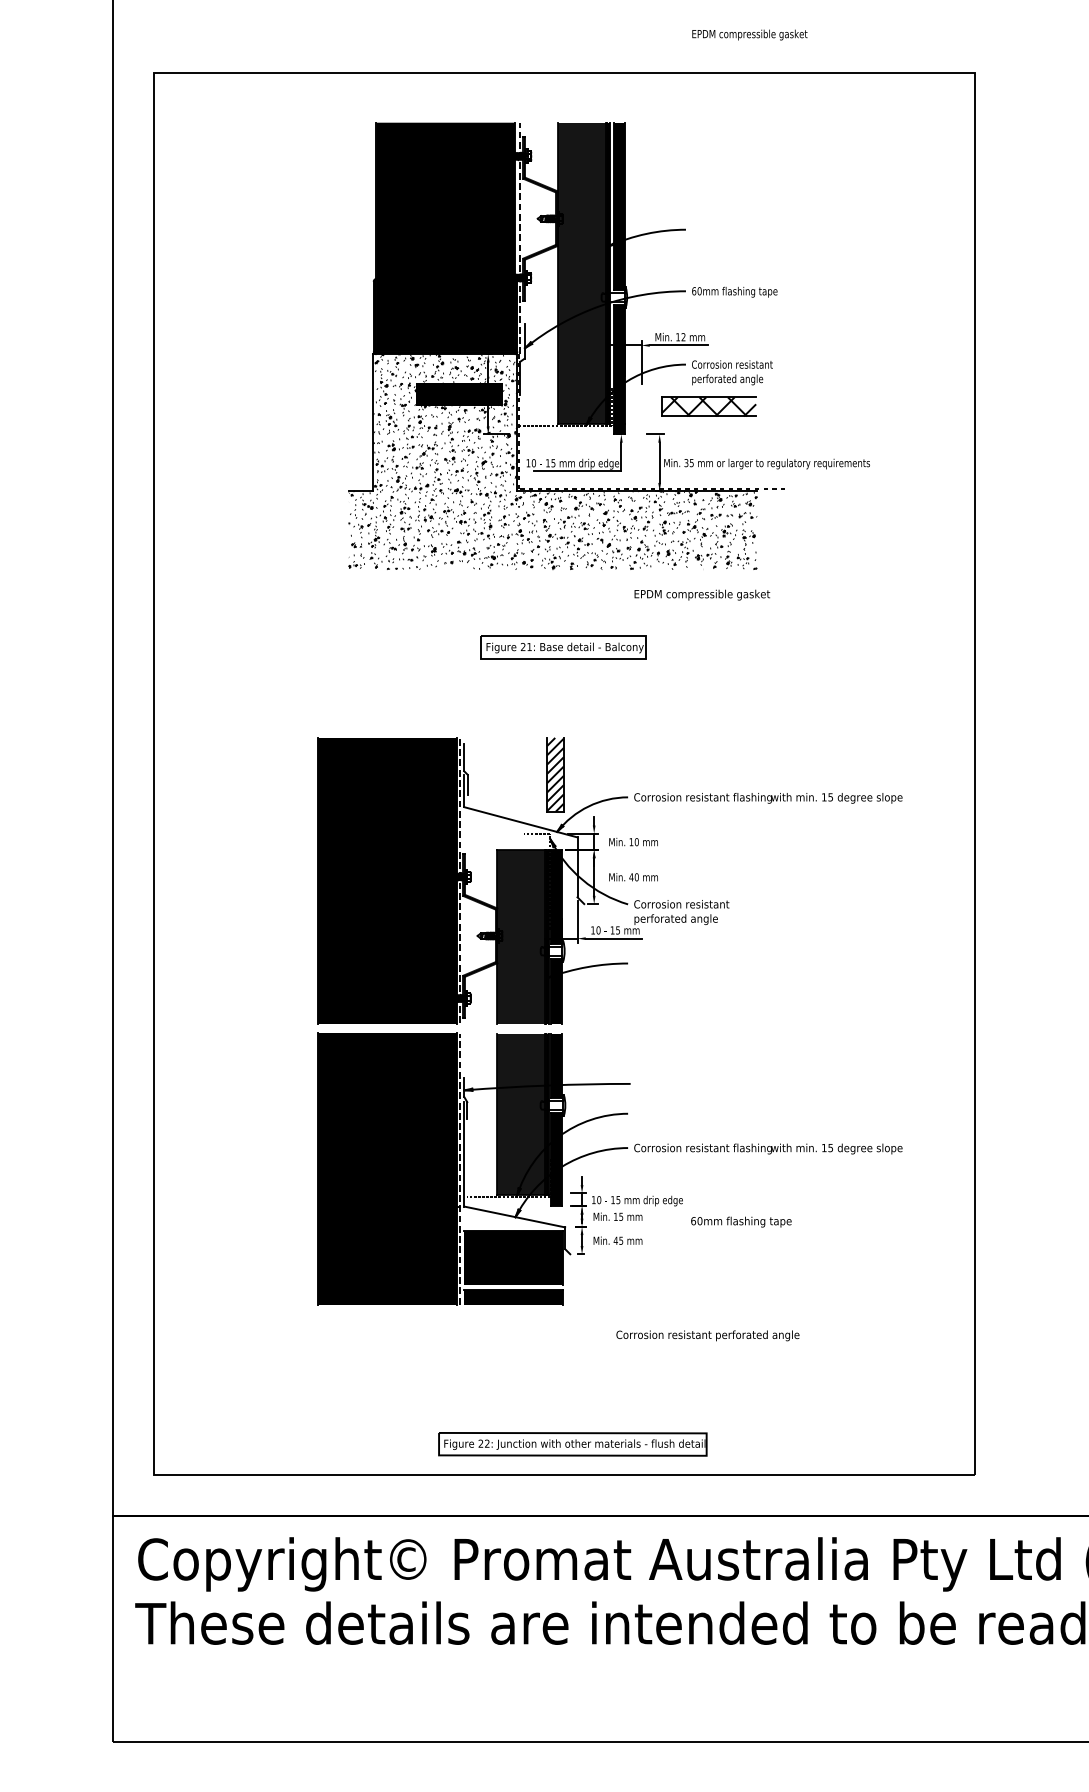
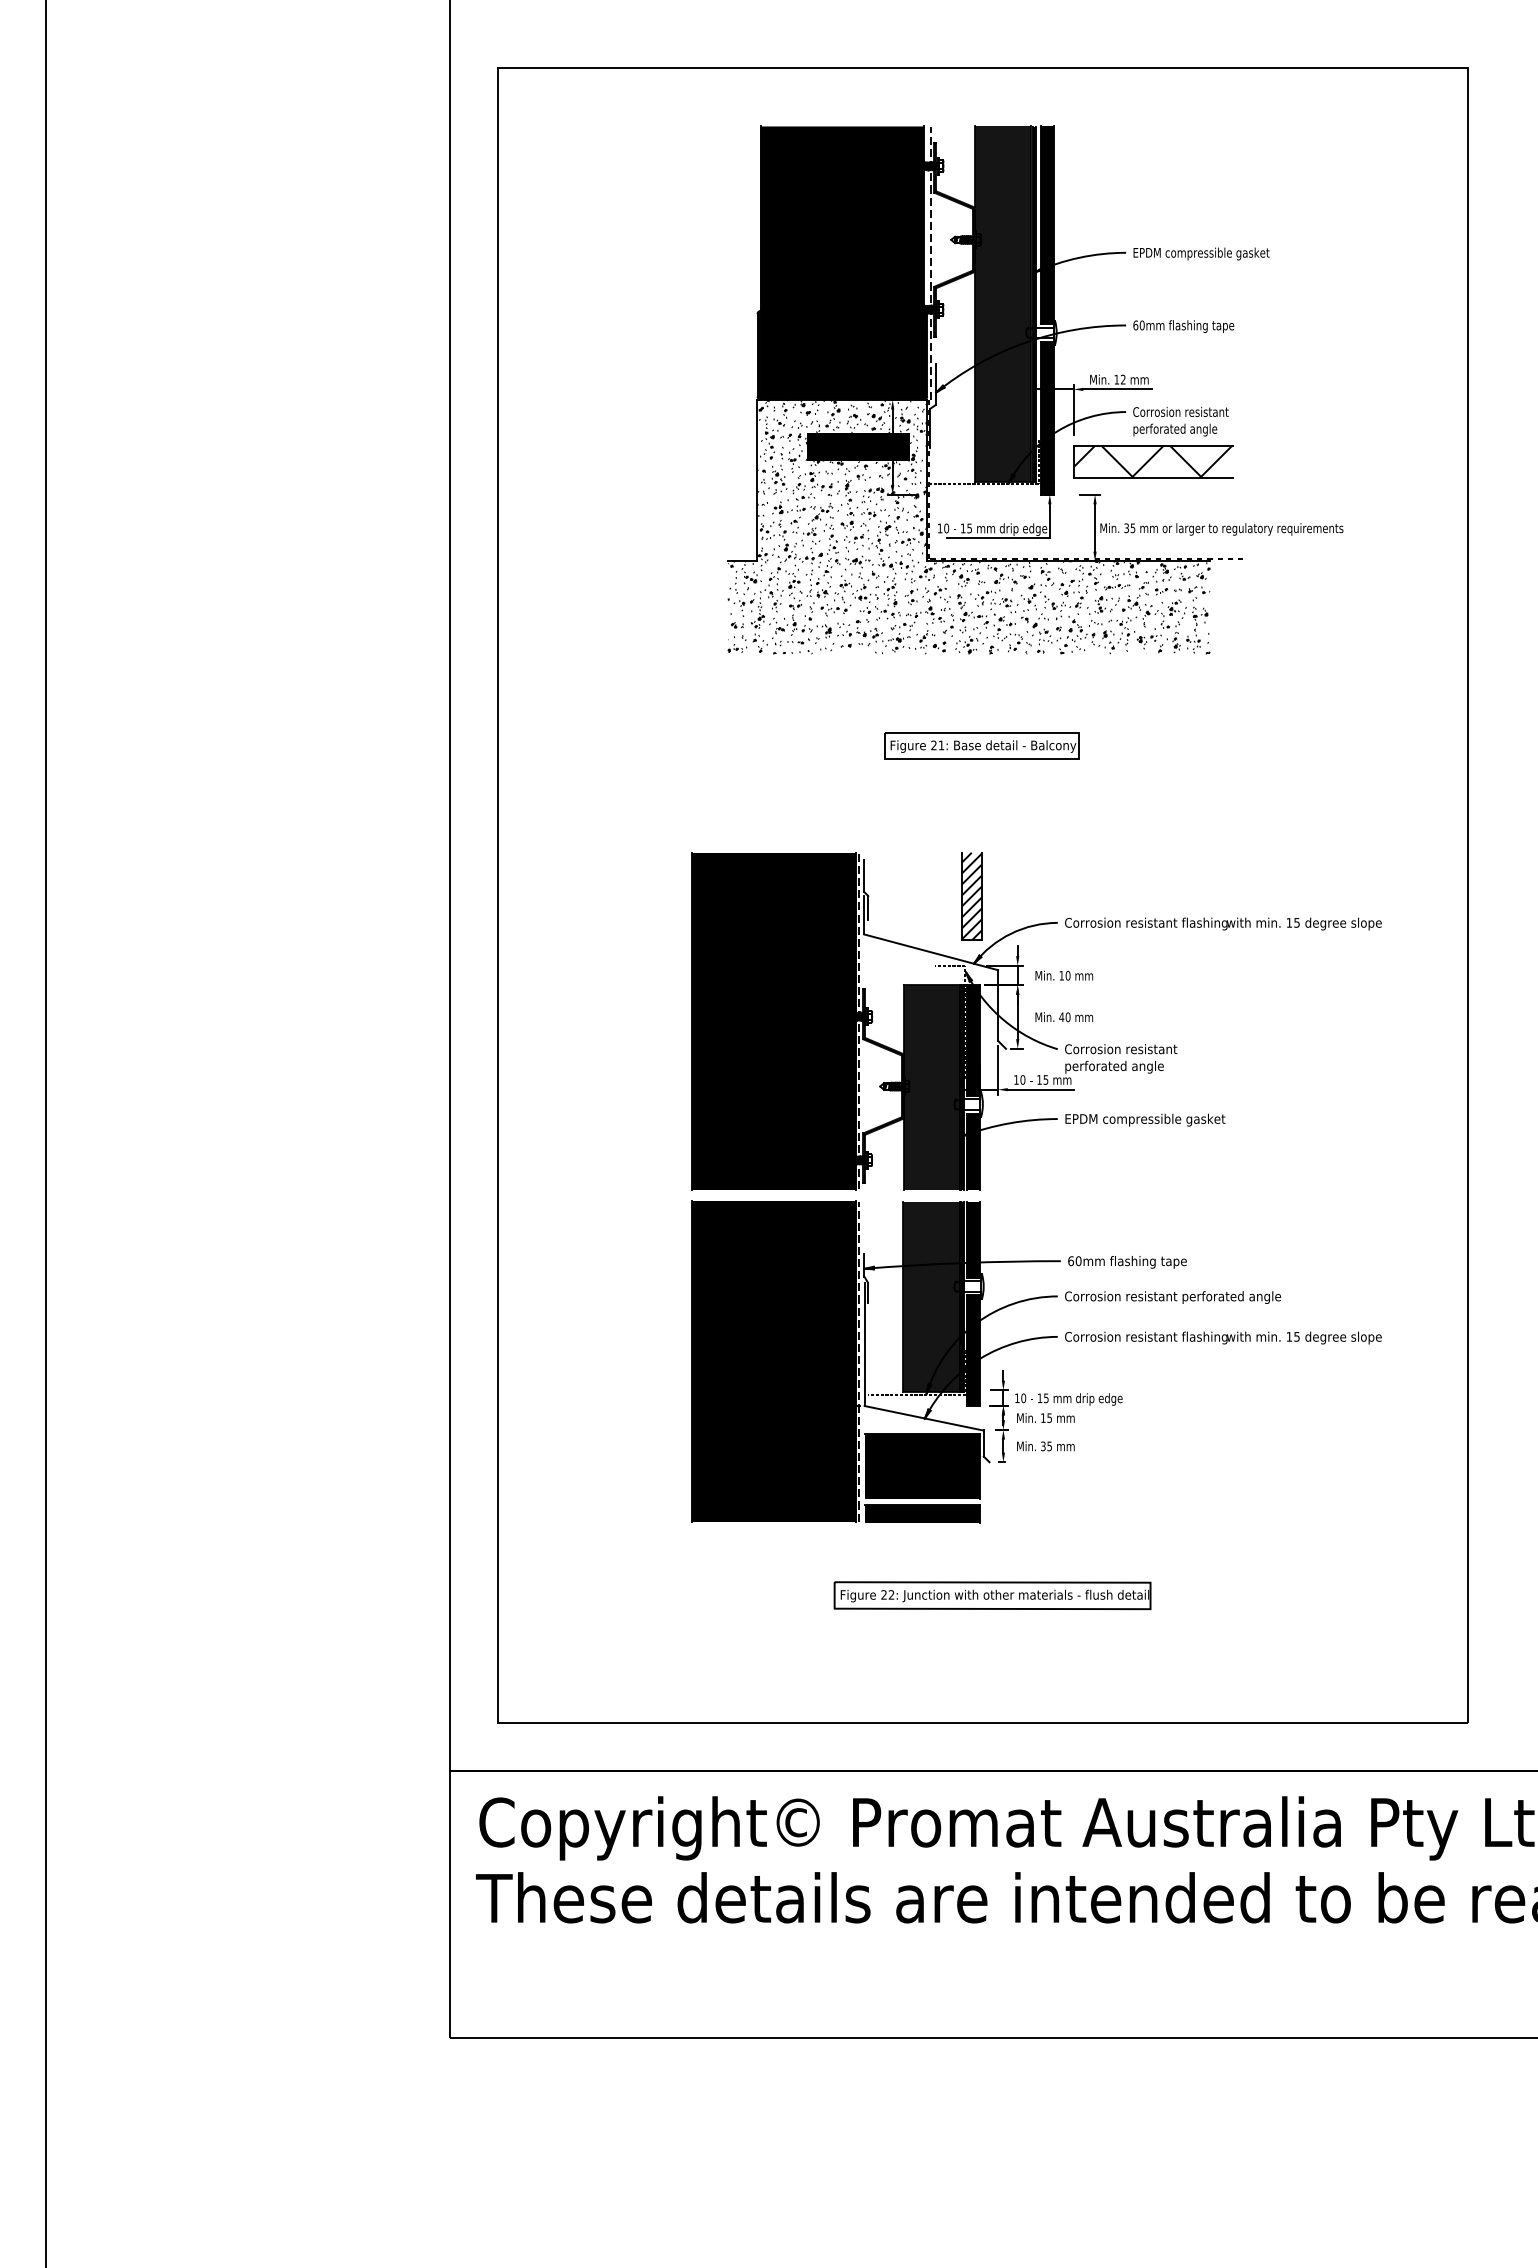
text: (749, 34) -> (1201, 253), moved
part: (709, 406) -> (1153, 461), size x1.43
text: (702, 594) -> (1145, 1119), moved
text: (741, 1222) -> (1127, 1262), moved
text: (615, 1240) -> (1042, 1446), 45 -> 35
text: (708, 1335) -> (1173, 1297), moved
part: (572, 1444) -> (992, 1595), moved

